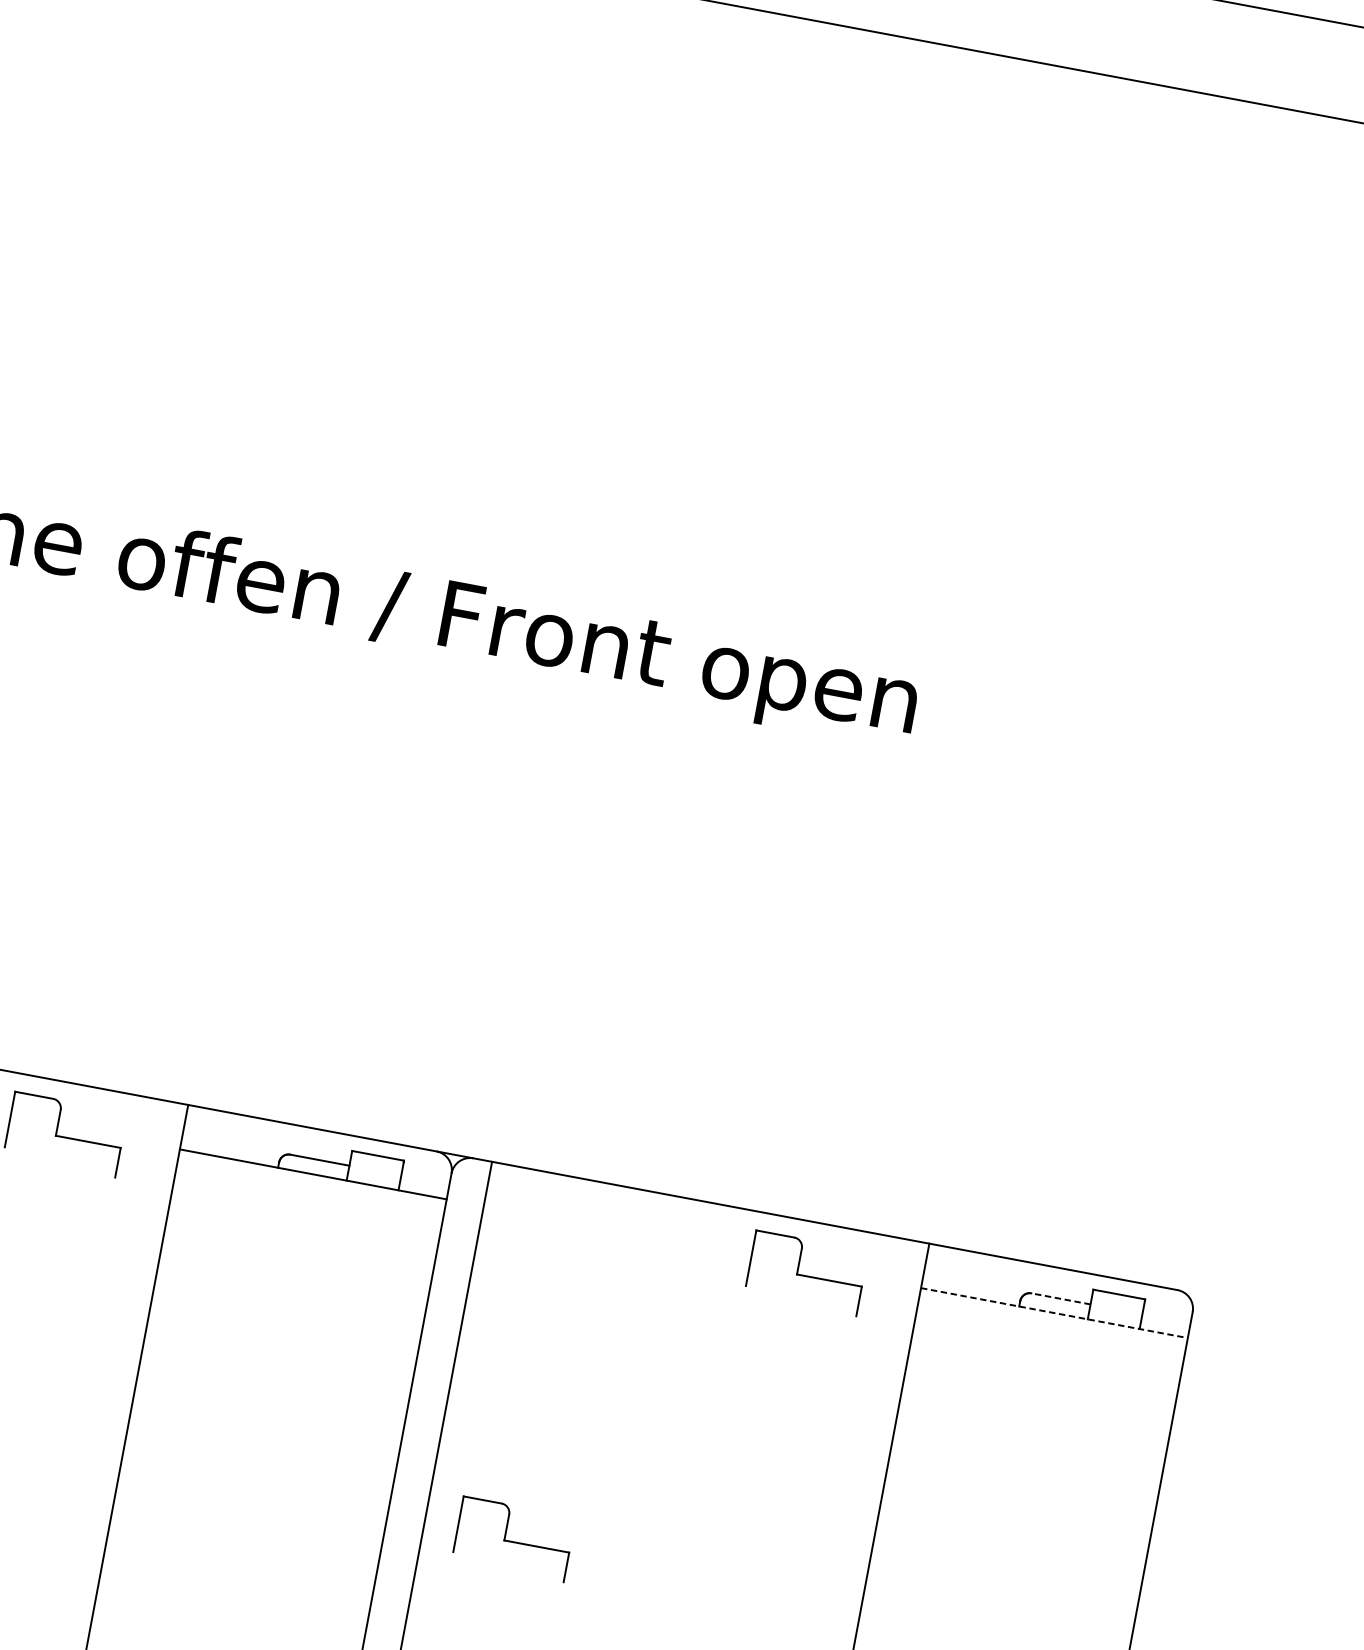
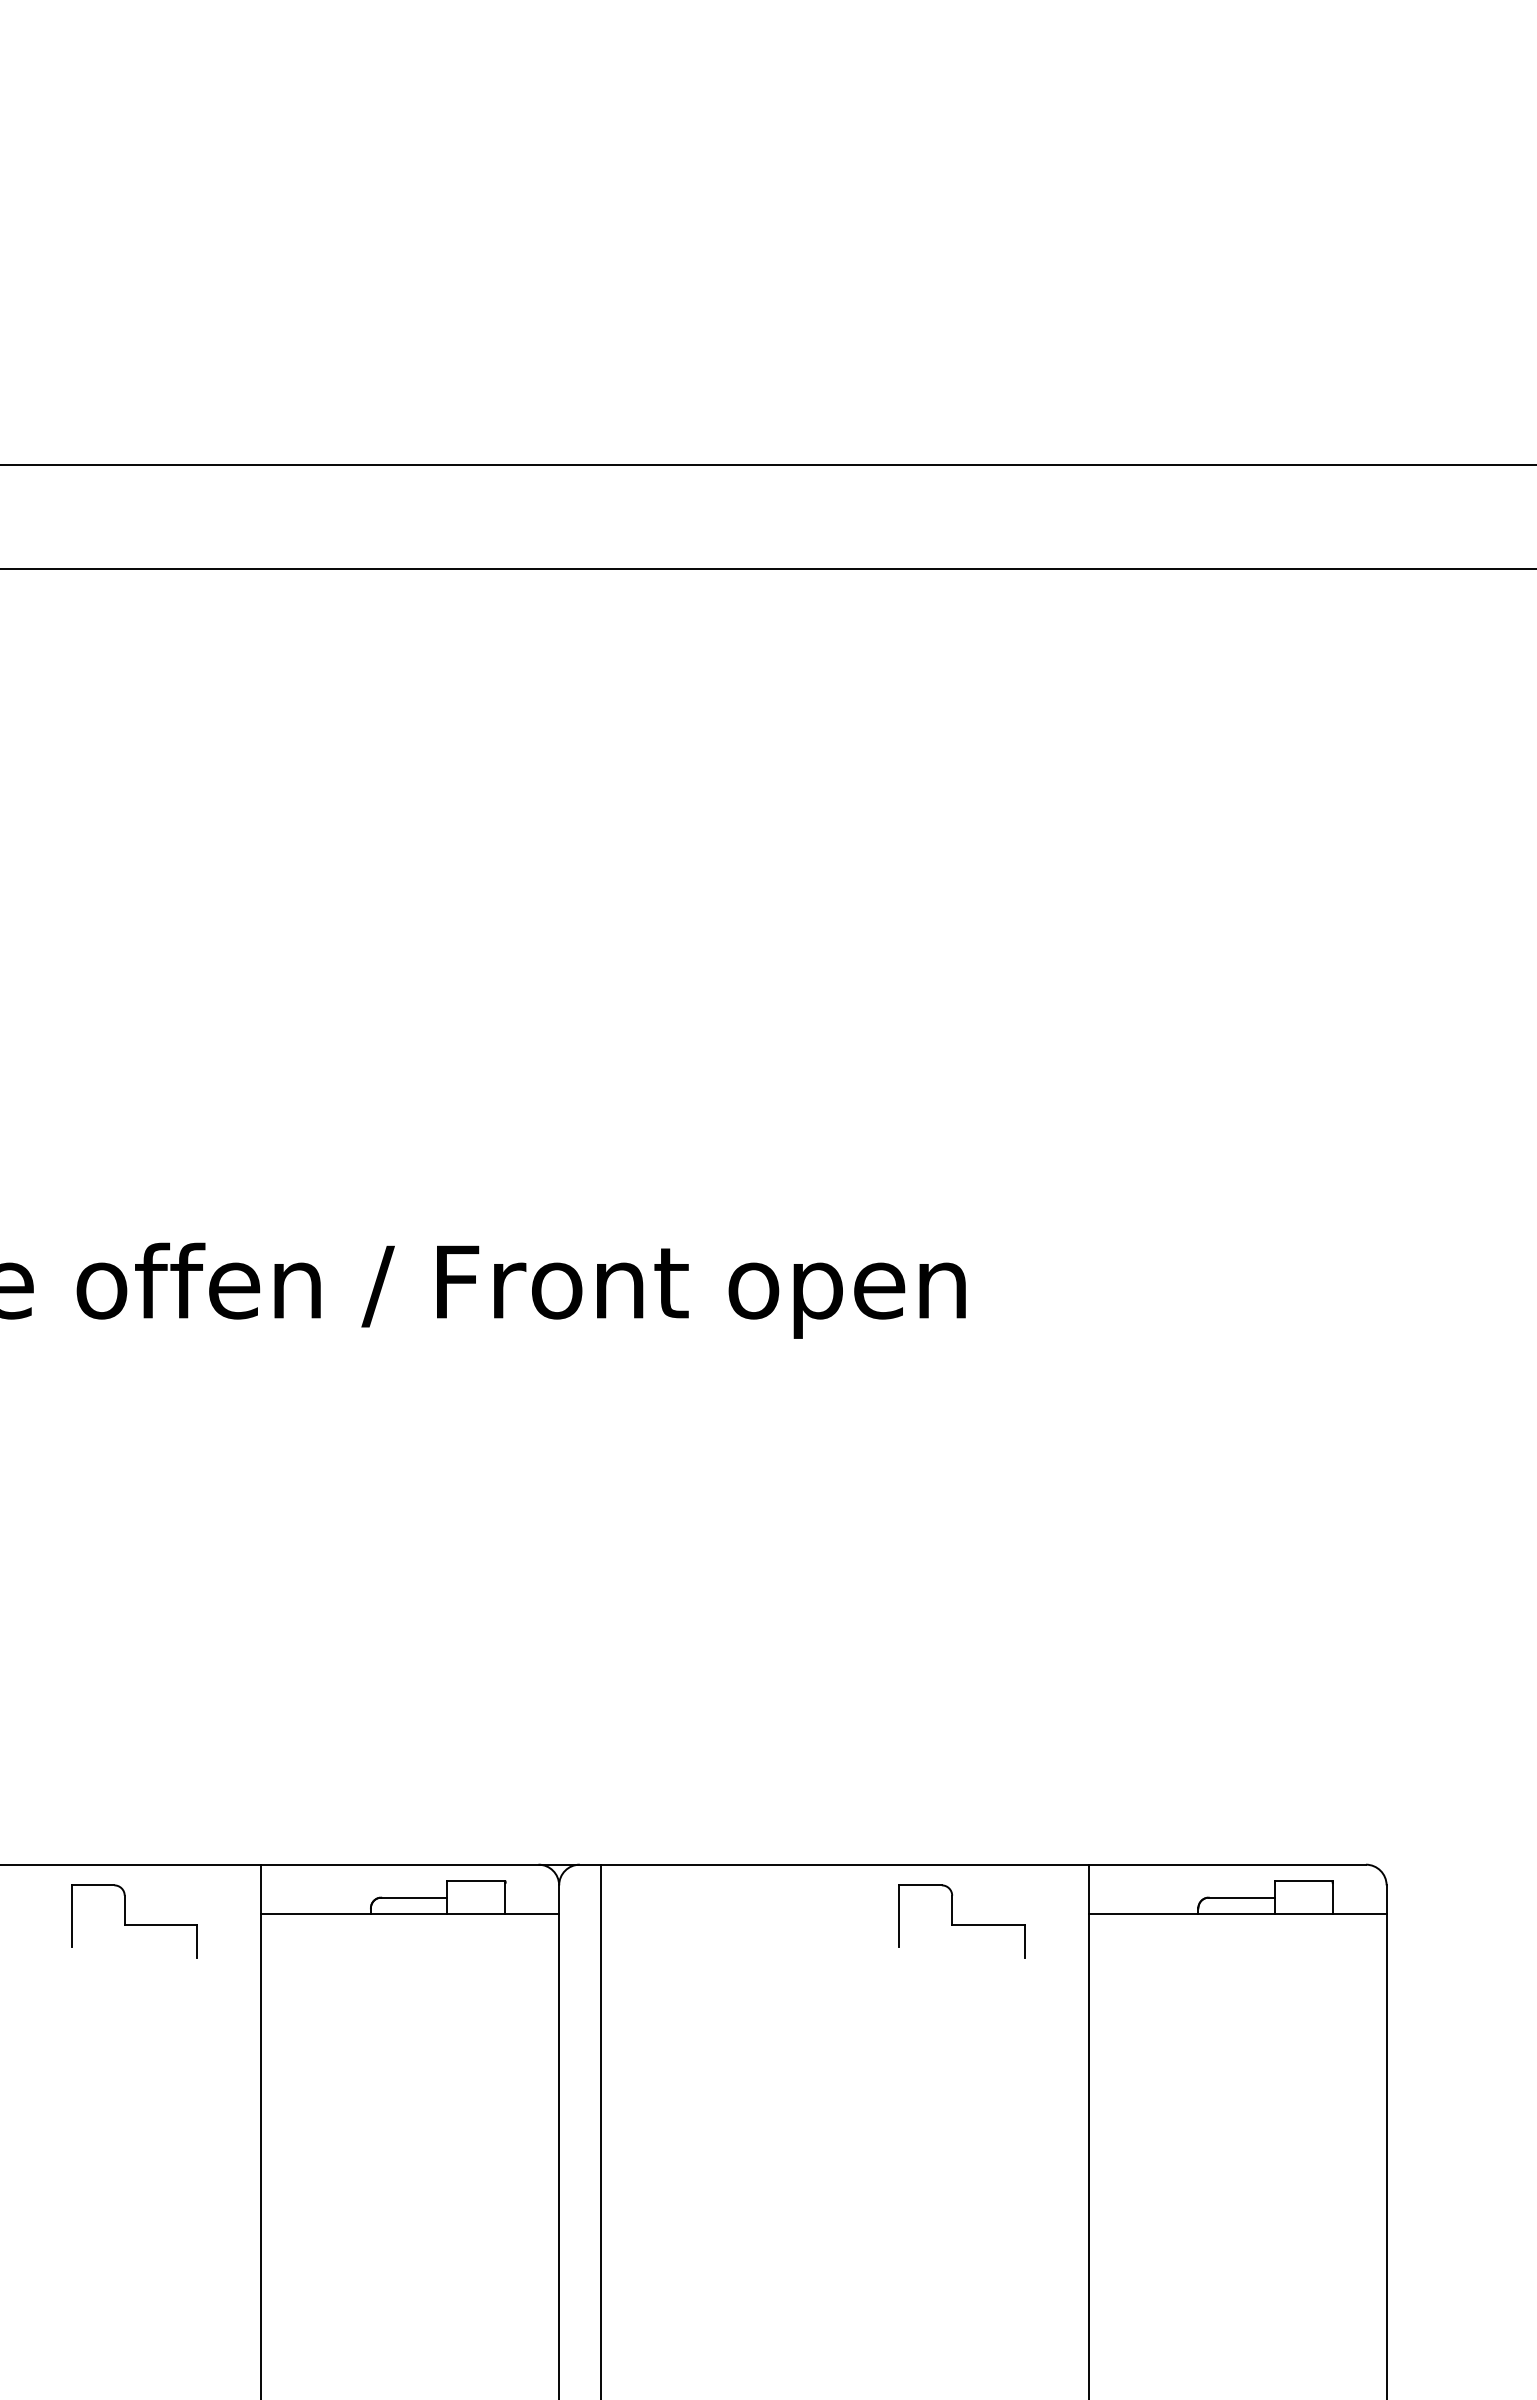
line: (1060, 1298) -> (1241, 1897), dashed -> solid
line: (1054, 1313) -> (1237, 1914), dashed -> solid
part: (513, 1539) -> (699, 2267), removed

